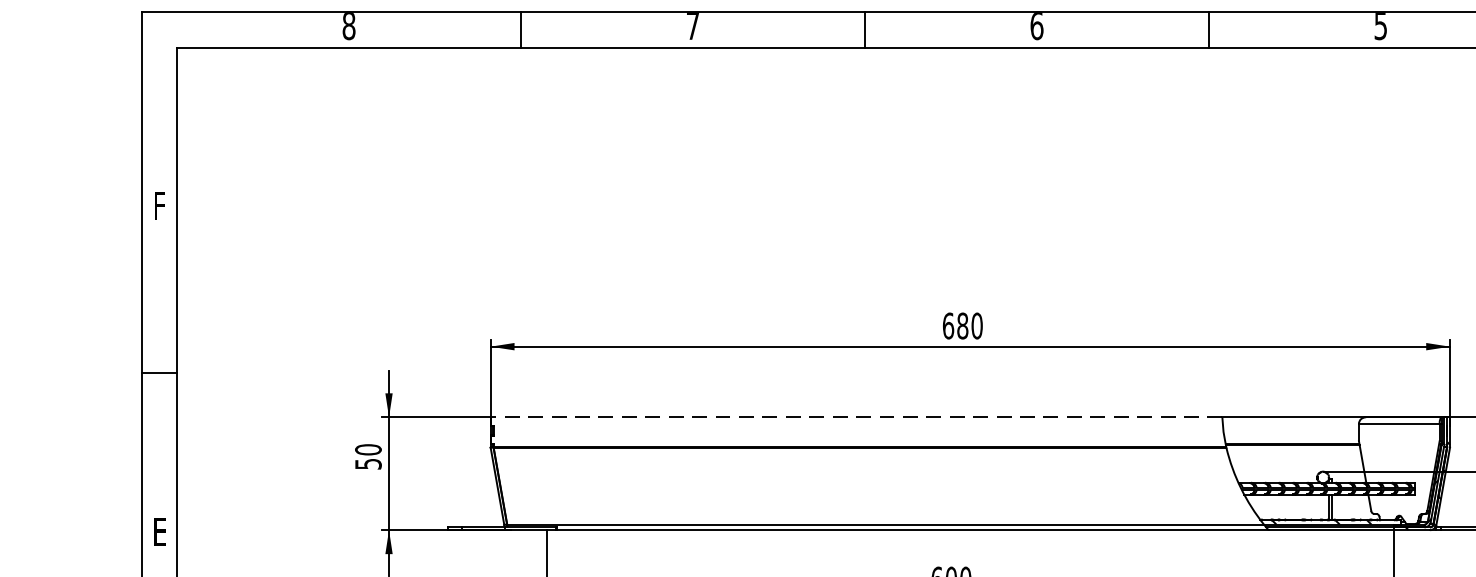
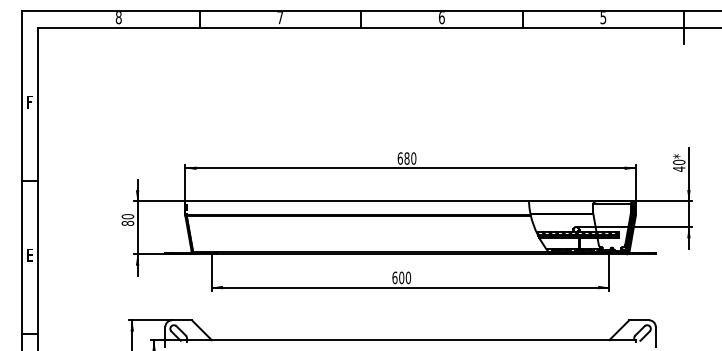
line: (857, 417) -> (357, 201), dashed -> solid
text: (367, 462) -> (127, 222), 50 -> 80

